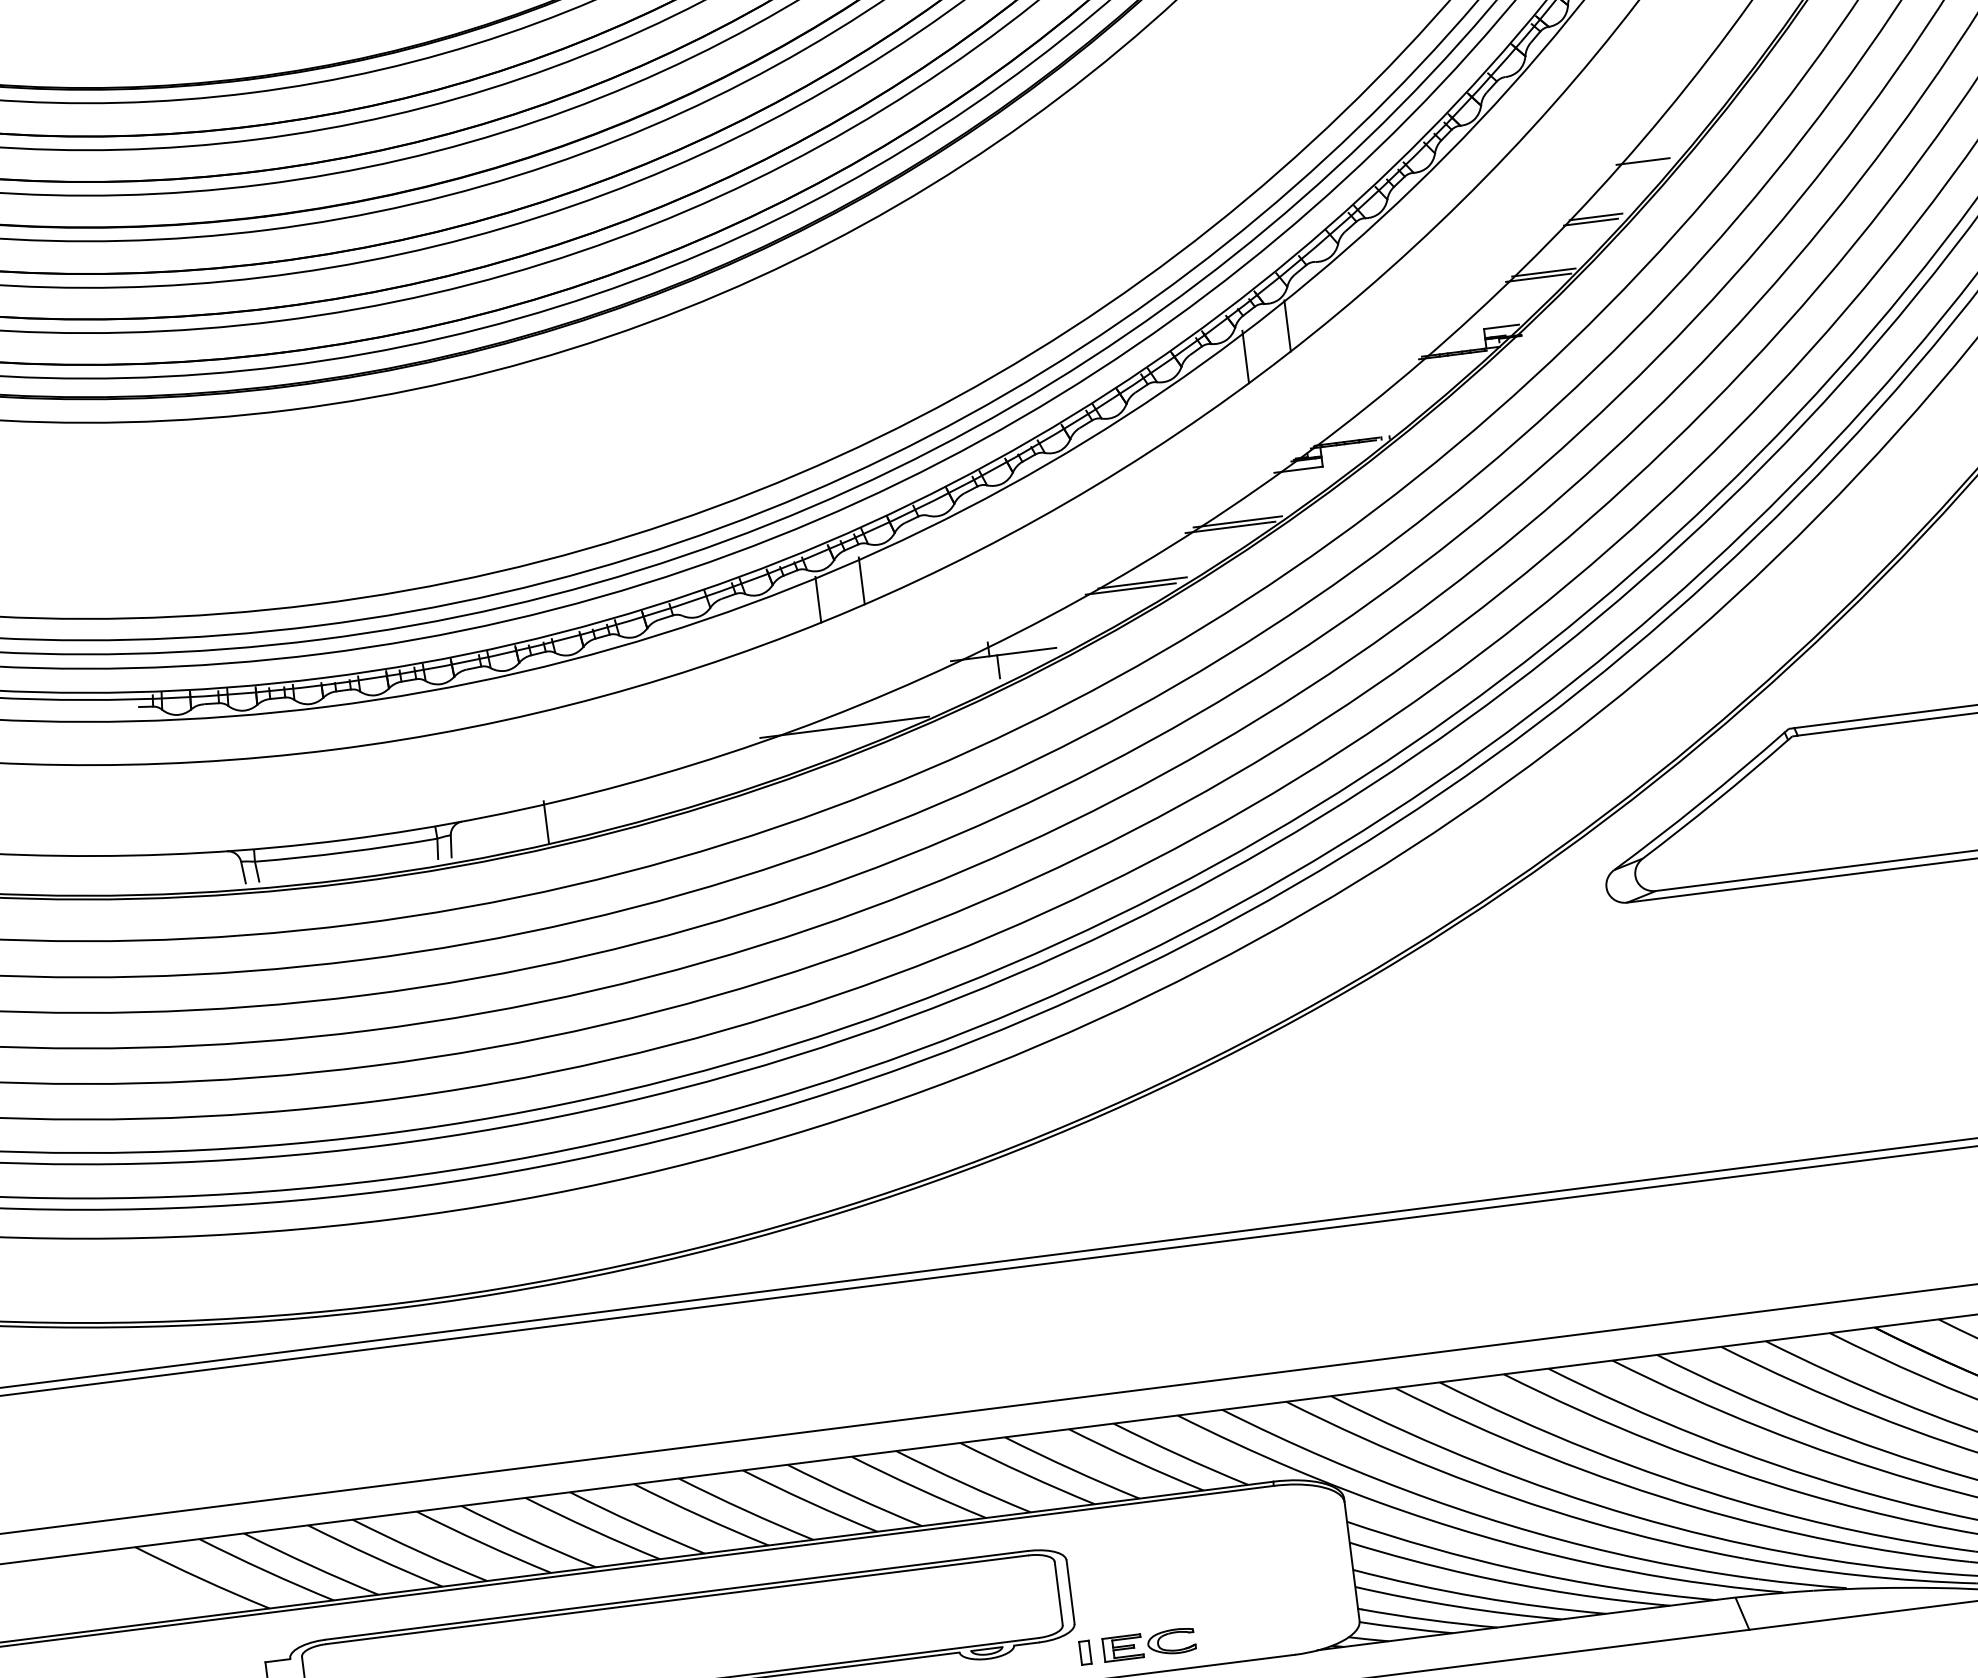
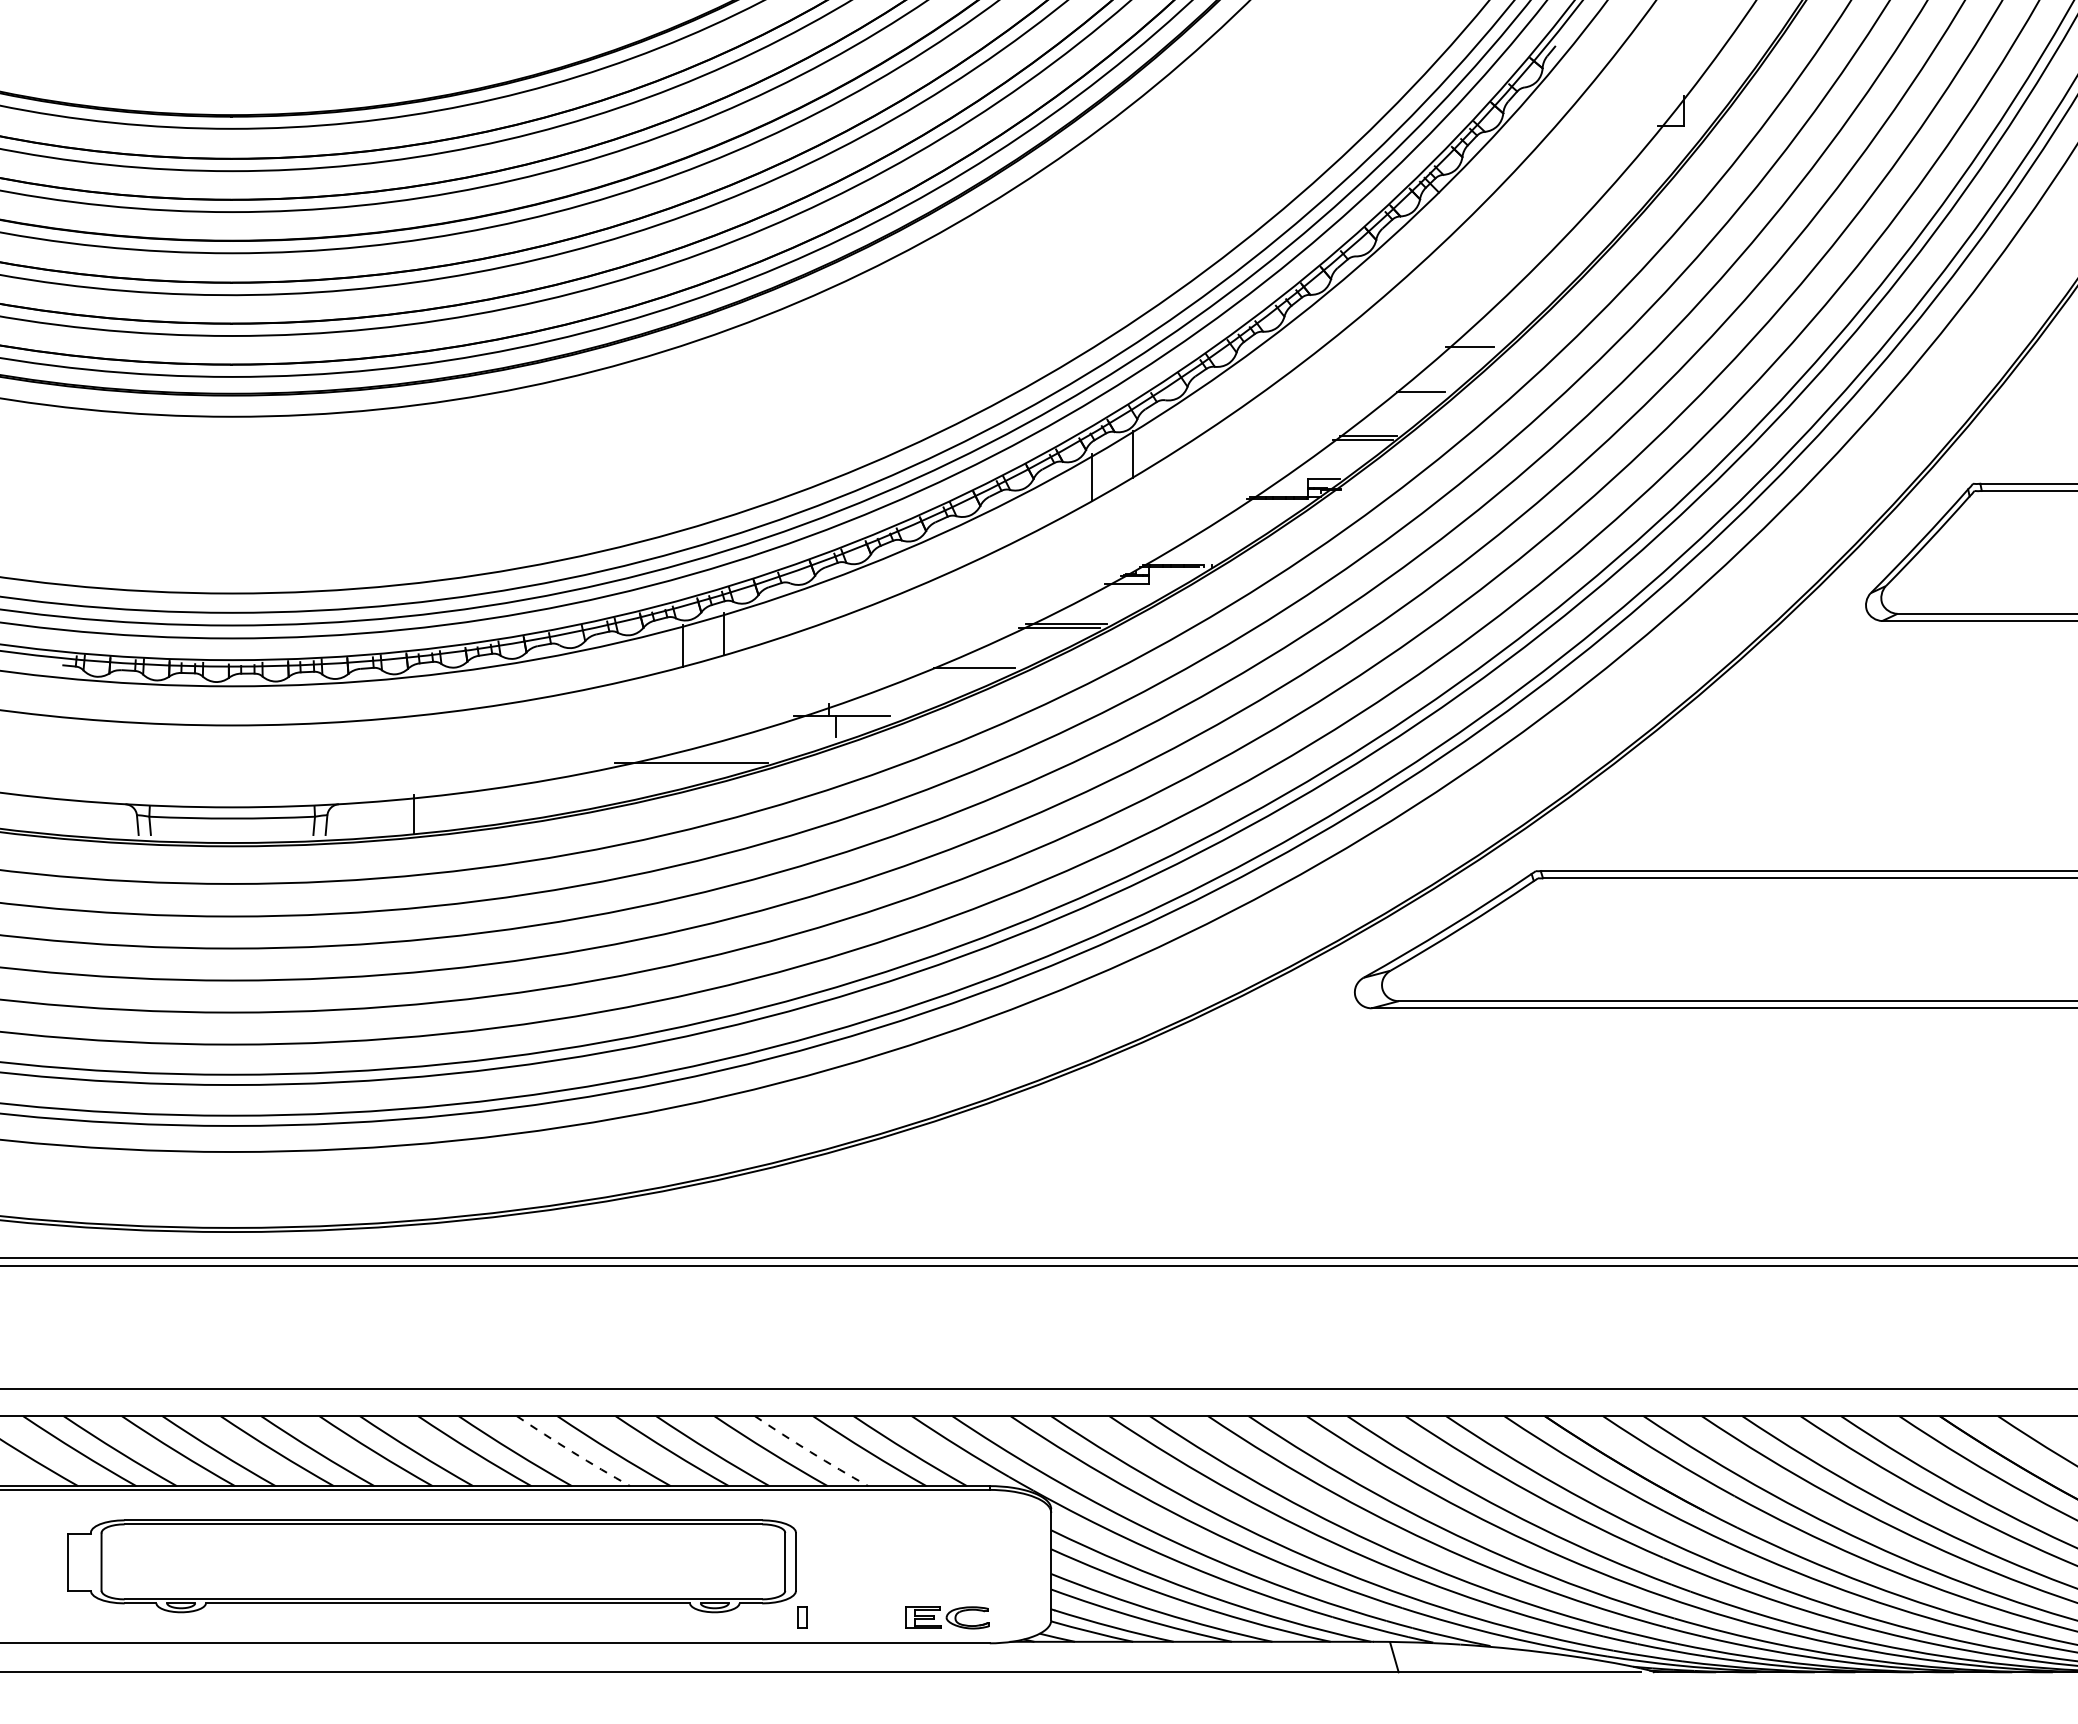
line: (1590, 221) -> (1415, 395), removed
line: (1131, 588) -> (963, 671), removed
arc: (1071, 1469) -> (810, 1452), solid -> dashed
arc: (809, 1502) -> (572, 1452), solid -> dashed
part: (1149, 1644) -> (947, 1617), moved

